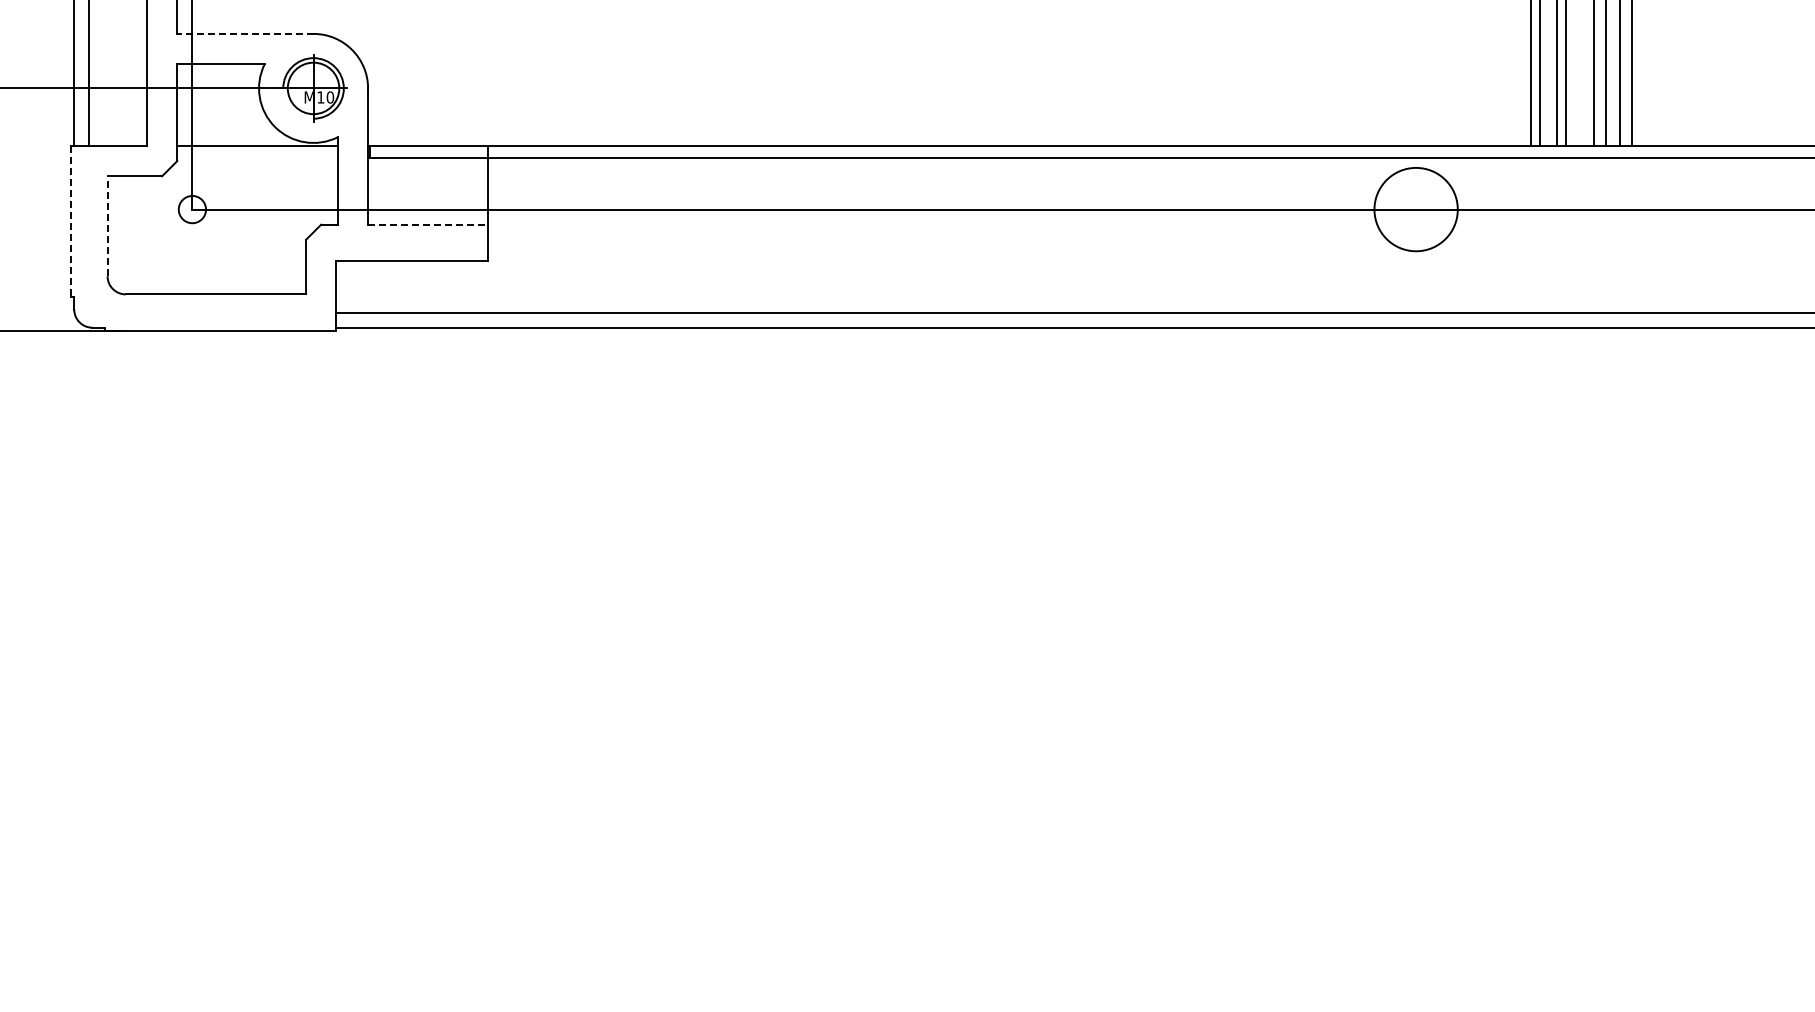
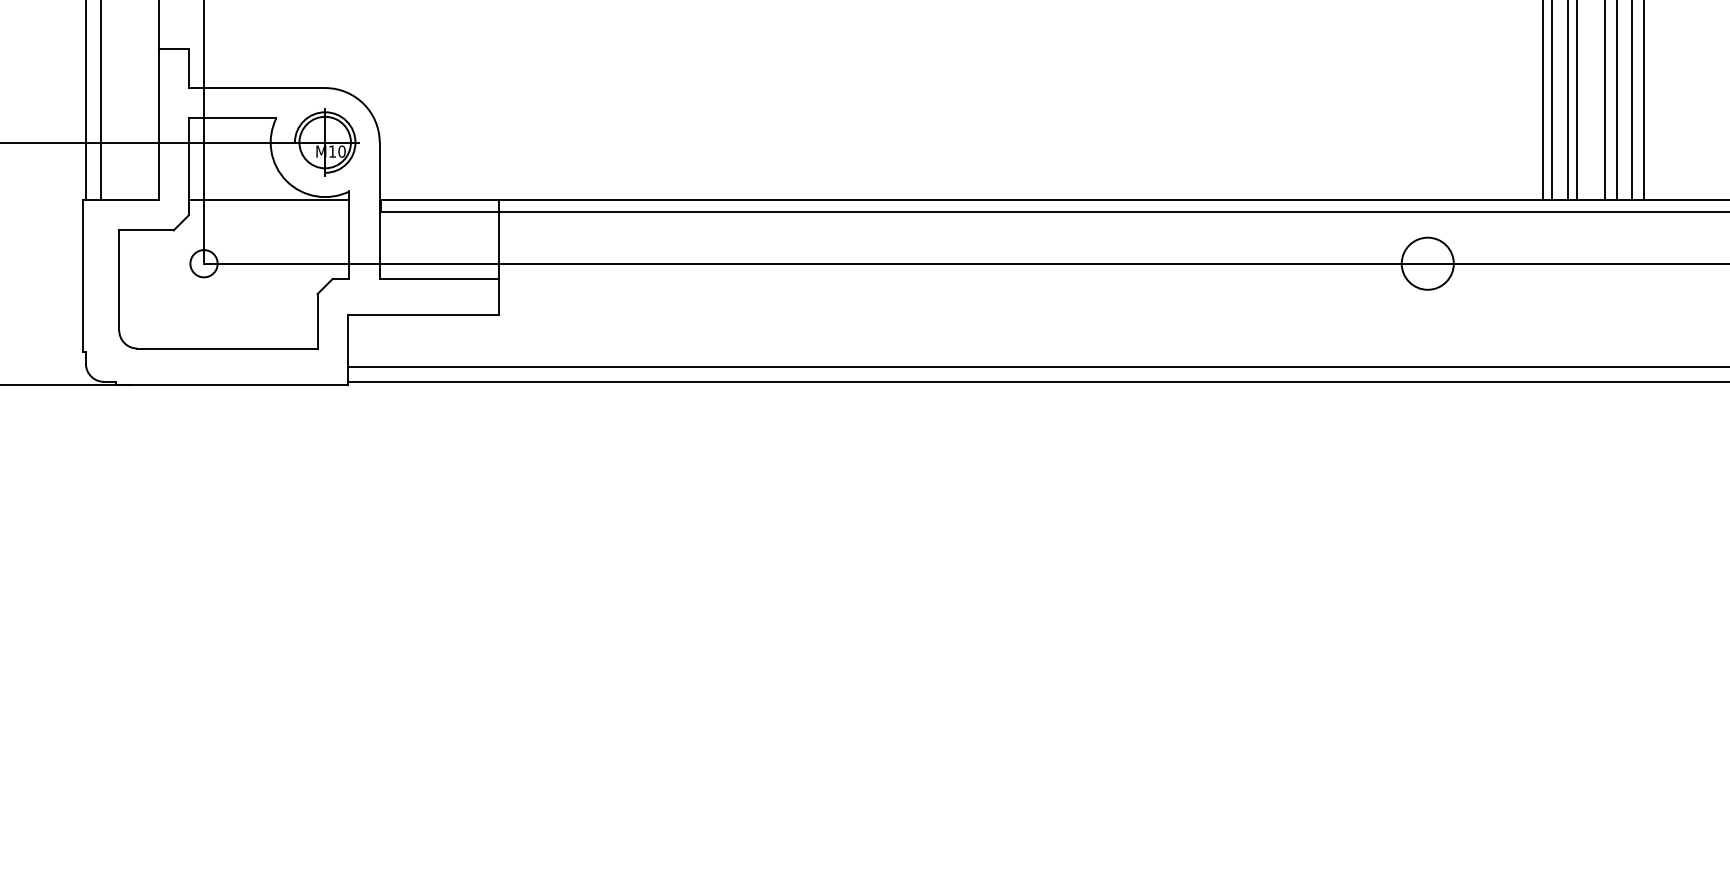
line: (244, 33) -> (256, 87), dashed -> solid
circle: (1416, 209) -> (1428, 263), size x0.62
line: (71, 221) -> (83, 275), dashed -> solid
line: (427, 224) -> (439, 278), dashed -> solid
line: (107, 226) -> (119, 280), dashed -> solid

